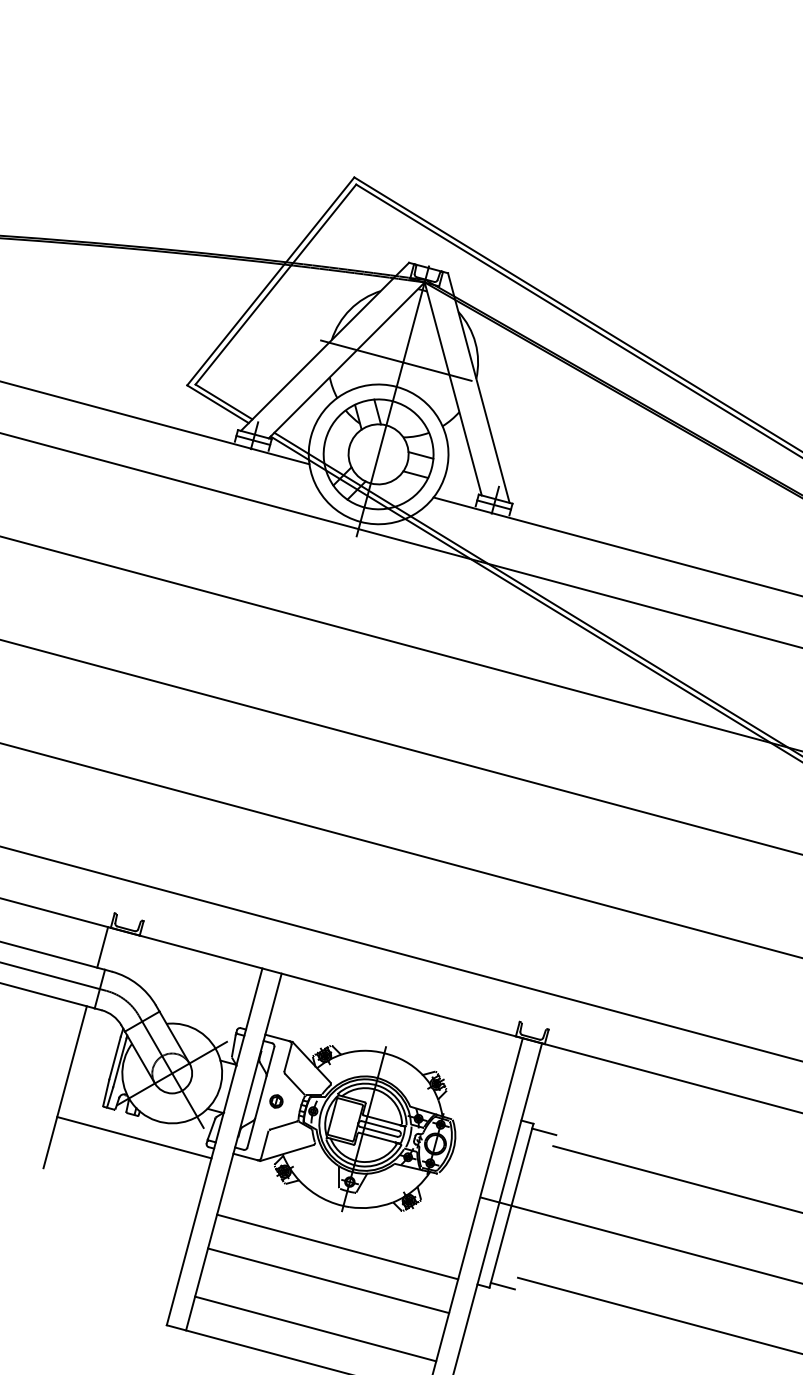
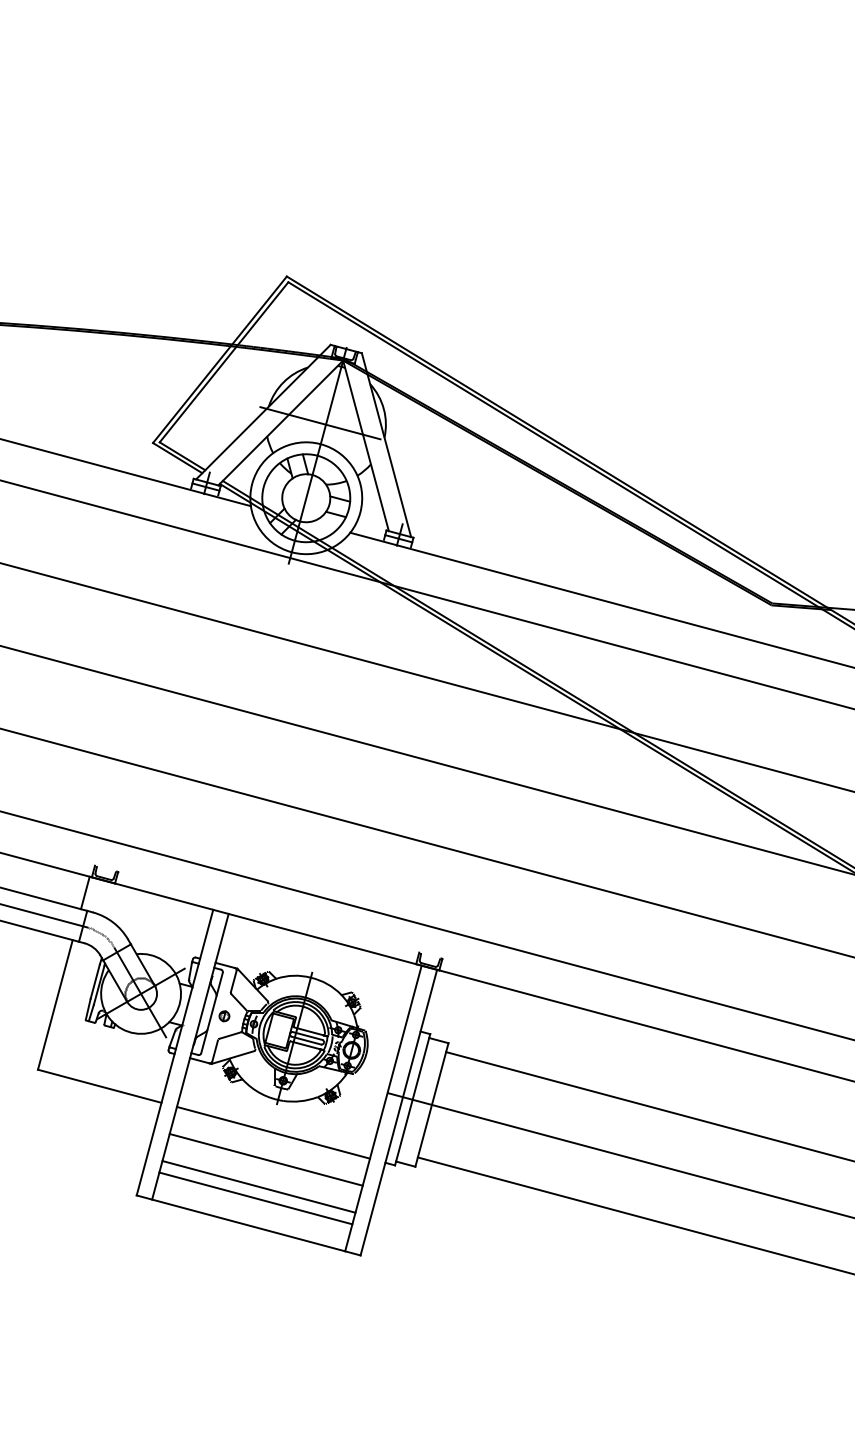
line: (134, 1136) -> (99, 1085), moved
line: (535, 1211) -> (431, 1104), added
line: (318, 1314) -> (258, 1186), added

